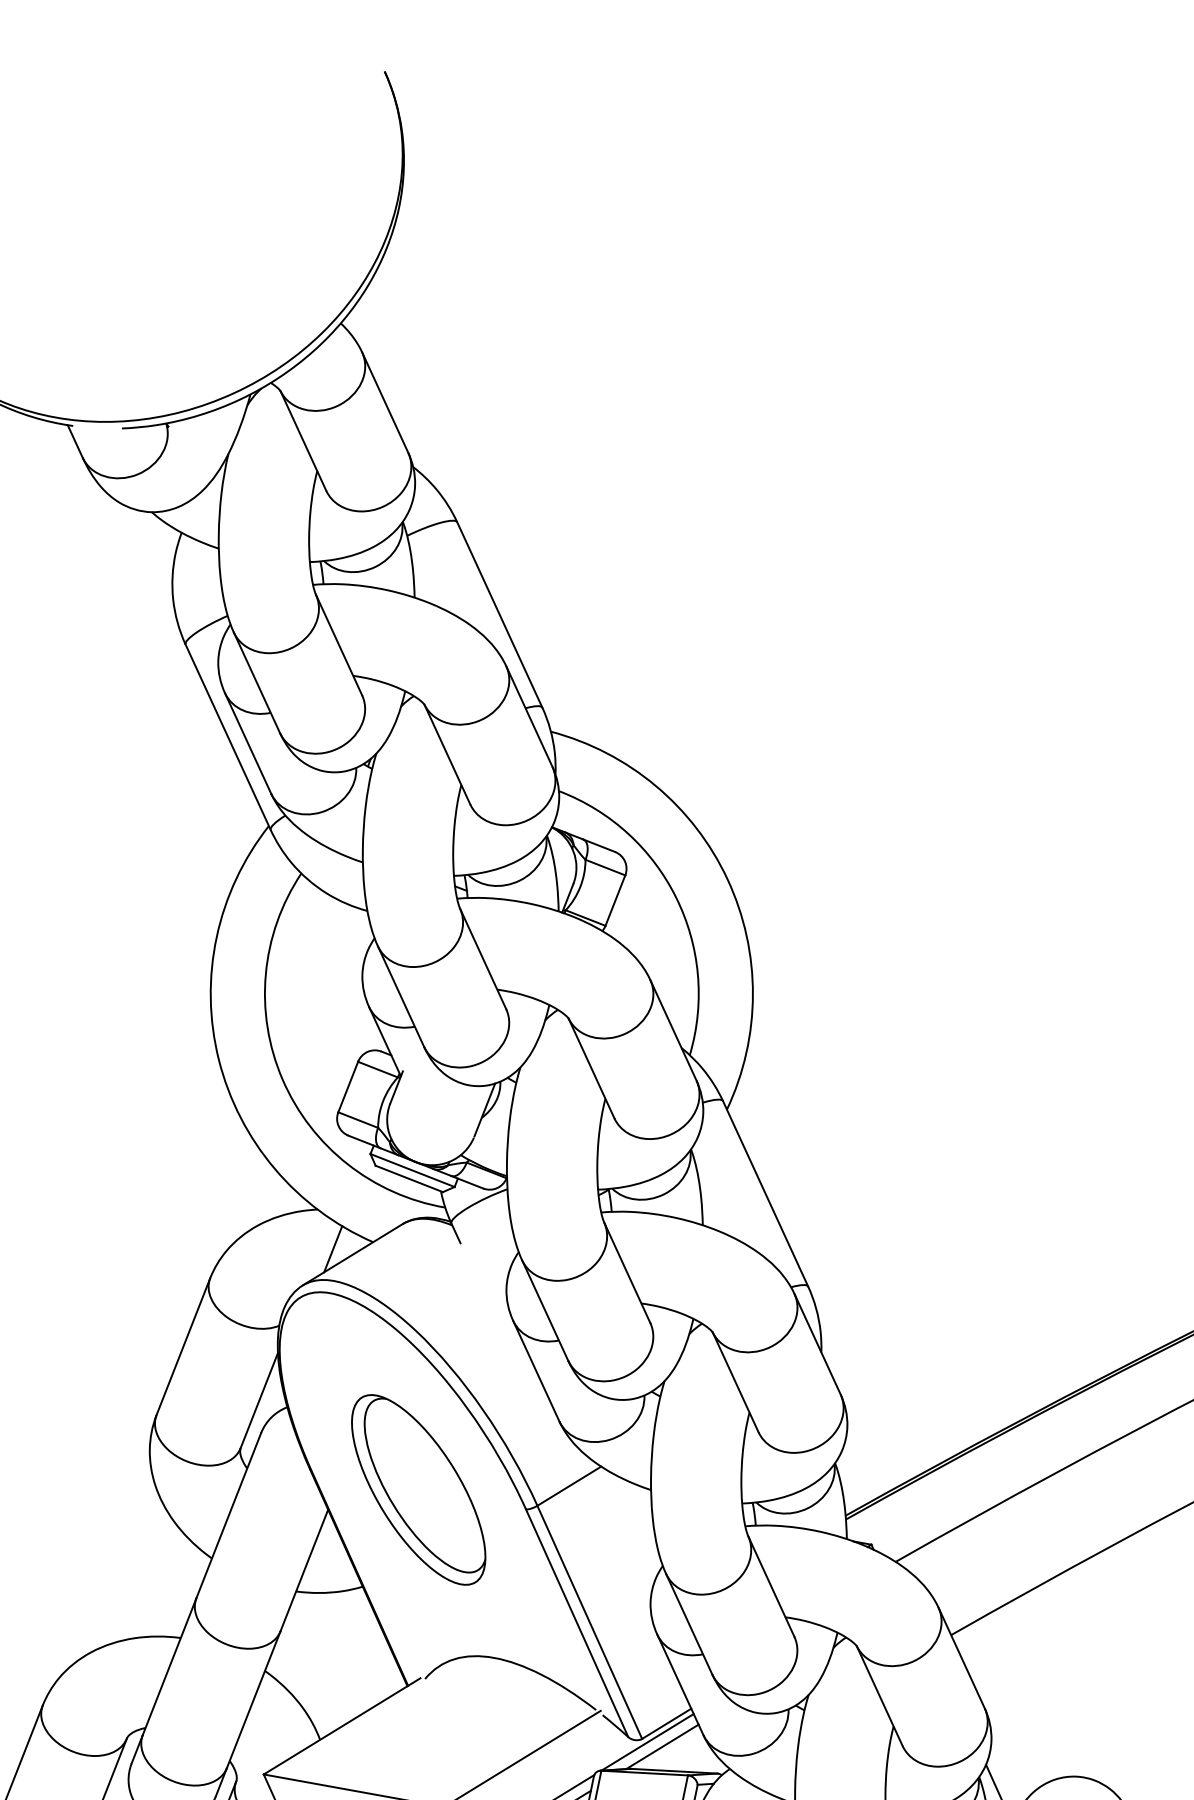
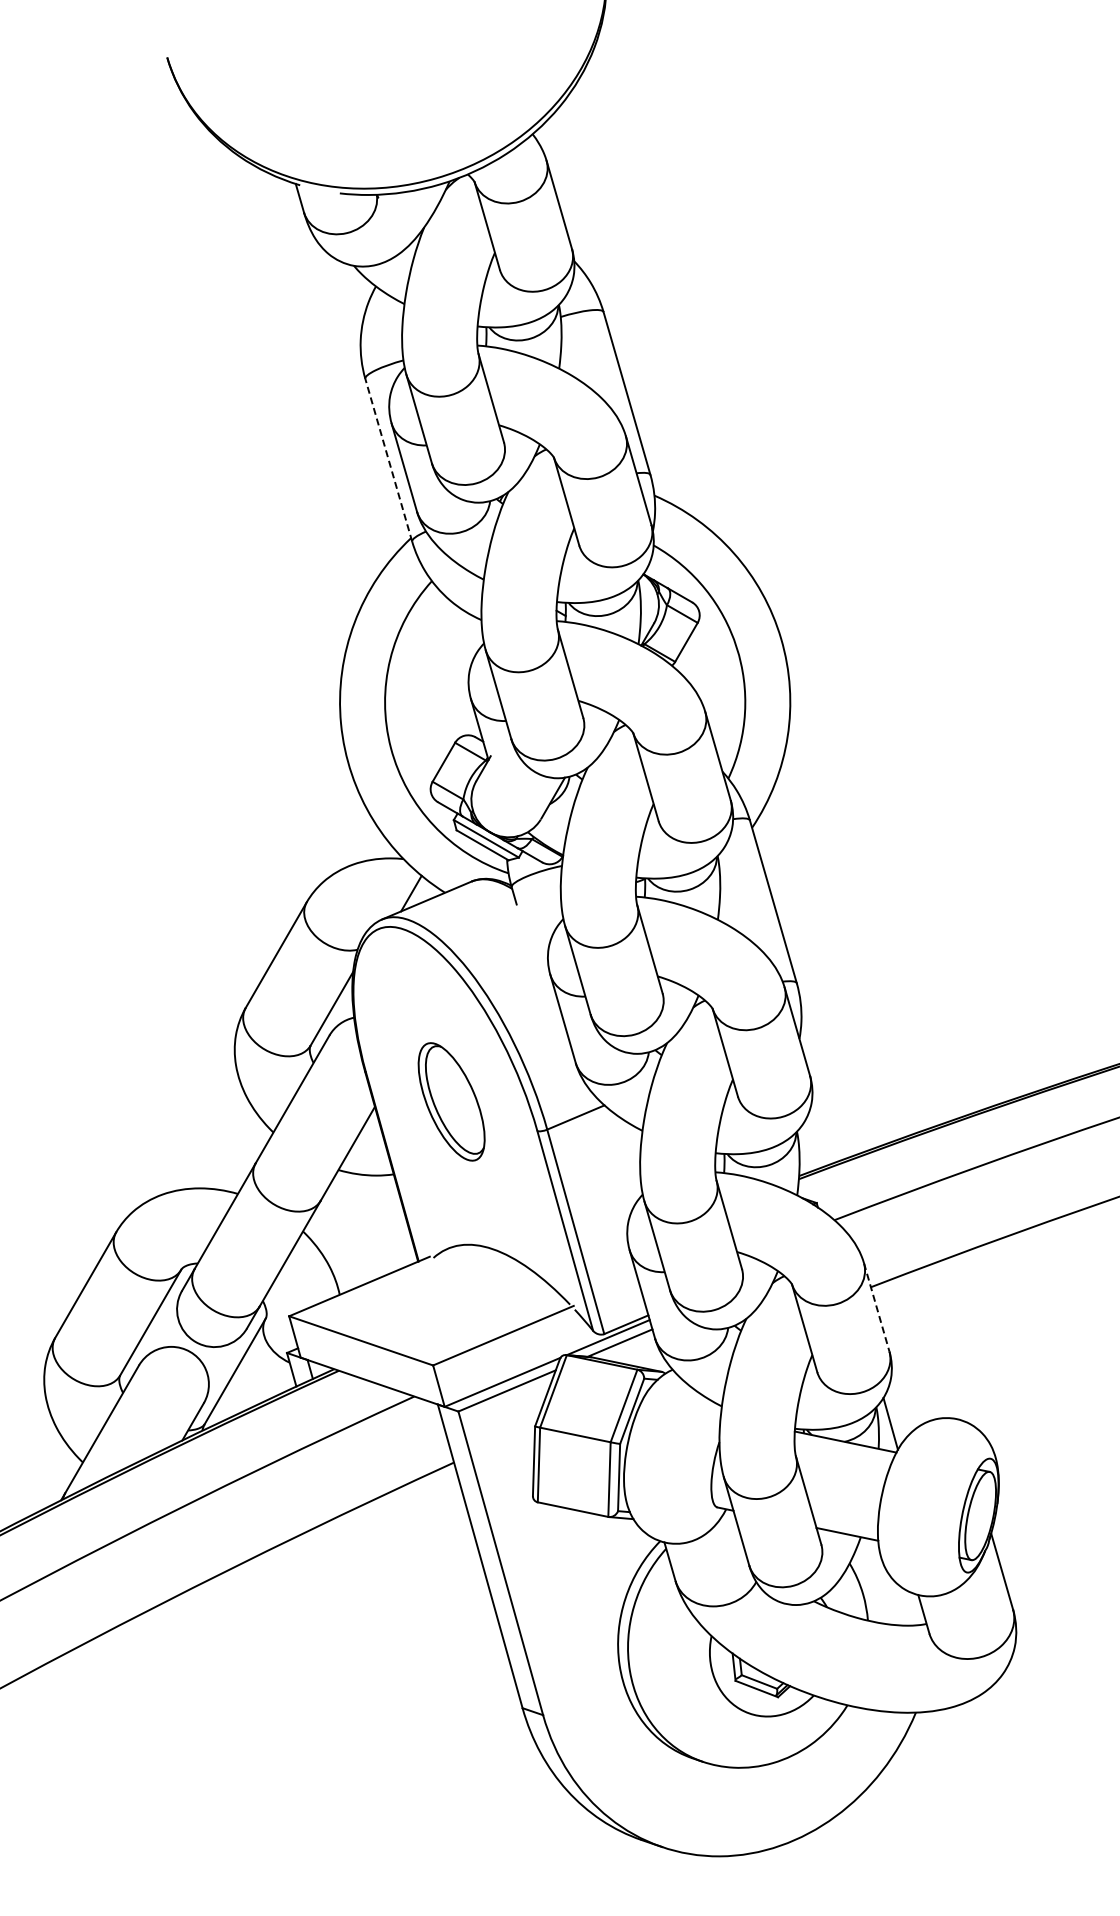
line: (227, 737) -> (388, 460), solid -> dashed
part: (418, 1489) -> (451, 1101), size x0.7
line: (961, 1658) -> (876, 1307), solid -> dashed

